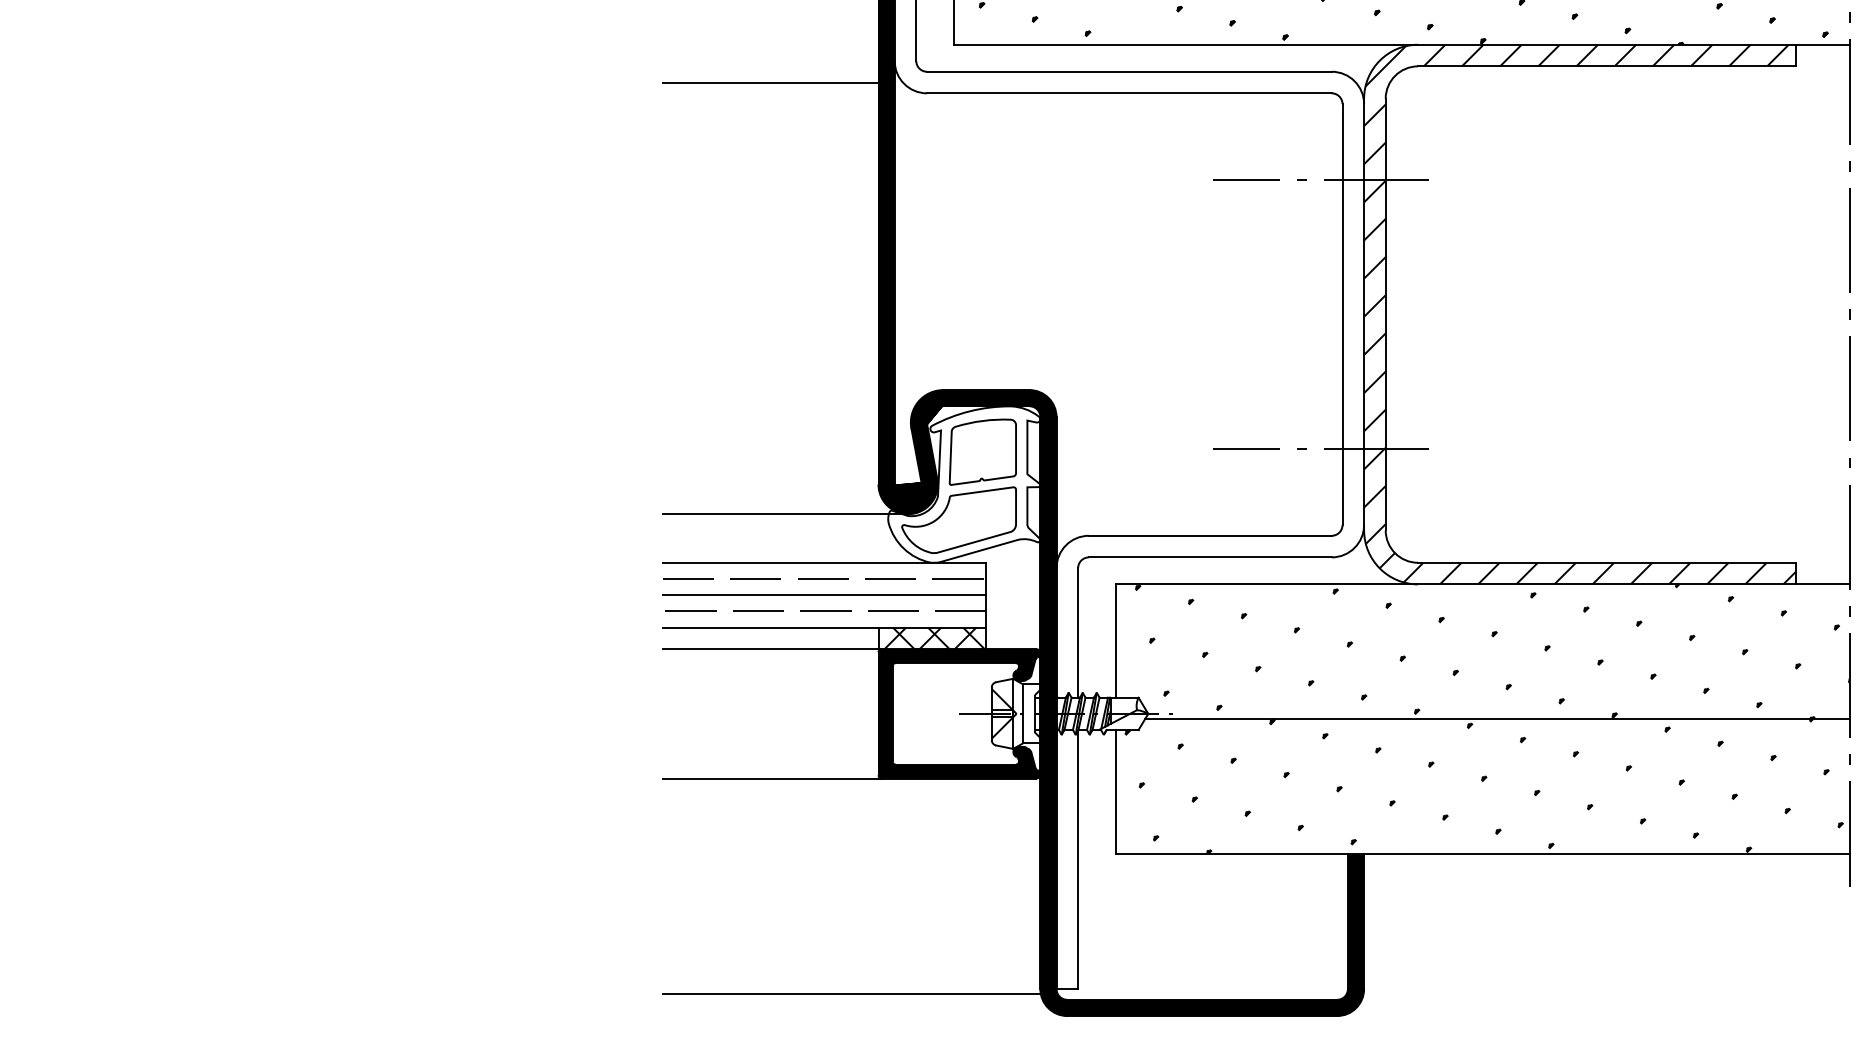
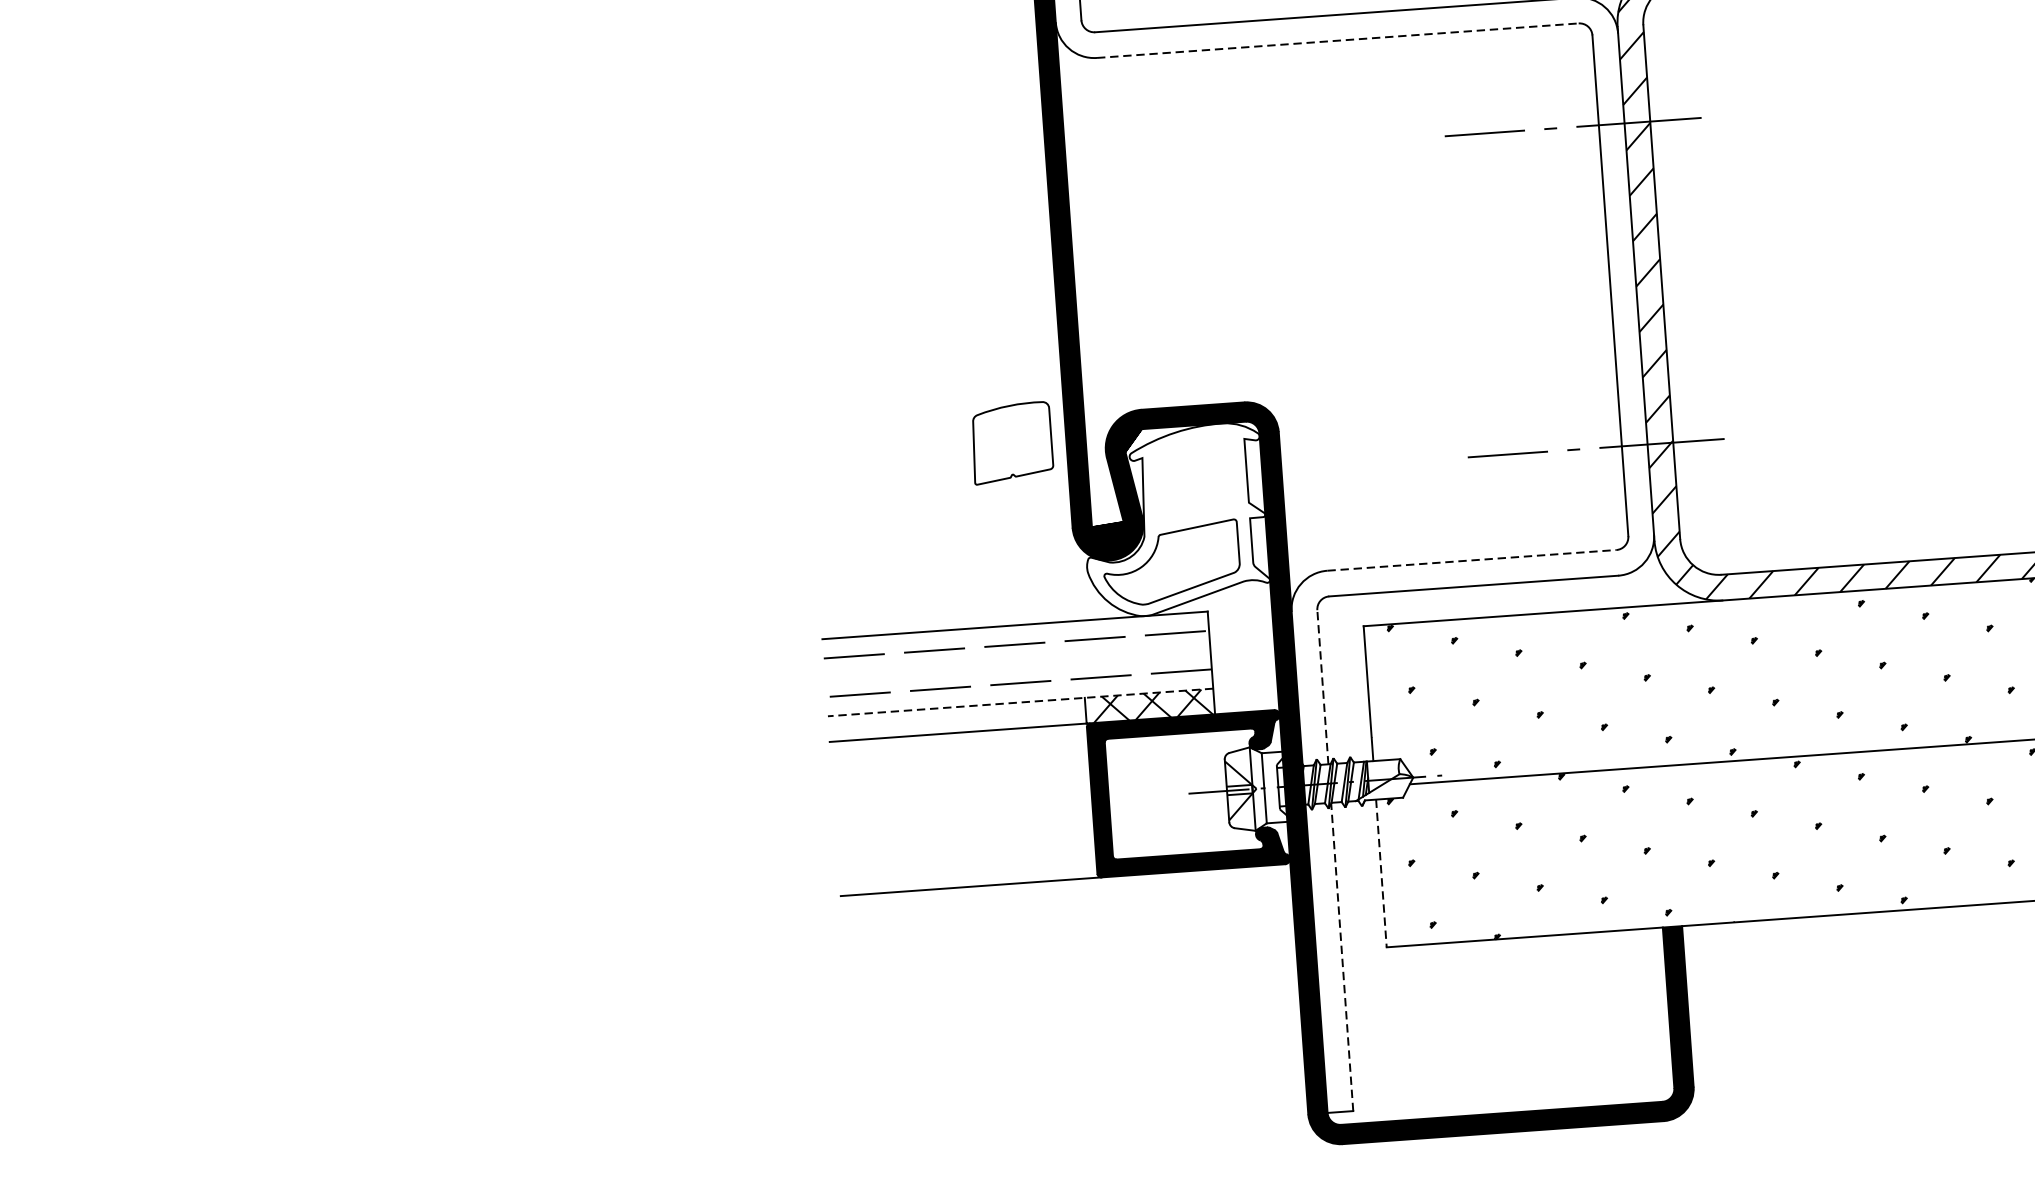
line: (770, 82) -> (909, 58), removed
line: (1129, 93) -> (1337, 40), solid -> dashed
part: (982, 451) -> (1011, 442), moved
line: (783, 514) -> (962, 571), removed
line: (1210, 535) -> (1472, 560), solid -> dashed
line: (824, 595) -> (1017, 664), removed
line: (824, 627) -> (1020, 702), solid -> dashed
line: (1078, 632) -> (1323, 686), solid -> dashed
line: (1115, 792) -> (1380, 873), solid -> dashed
line: (1078, 859) -> (1342, 956), solid -> dashed
line: (851, 994) -> (1083, 1136), removed

